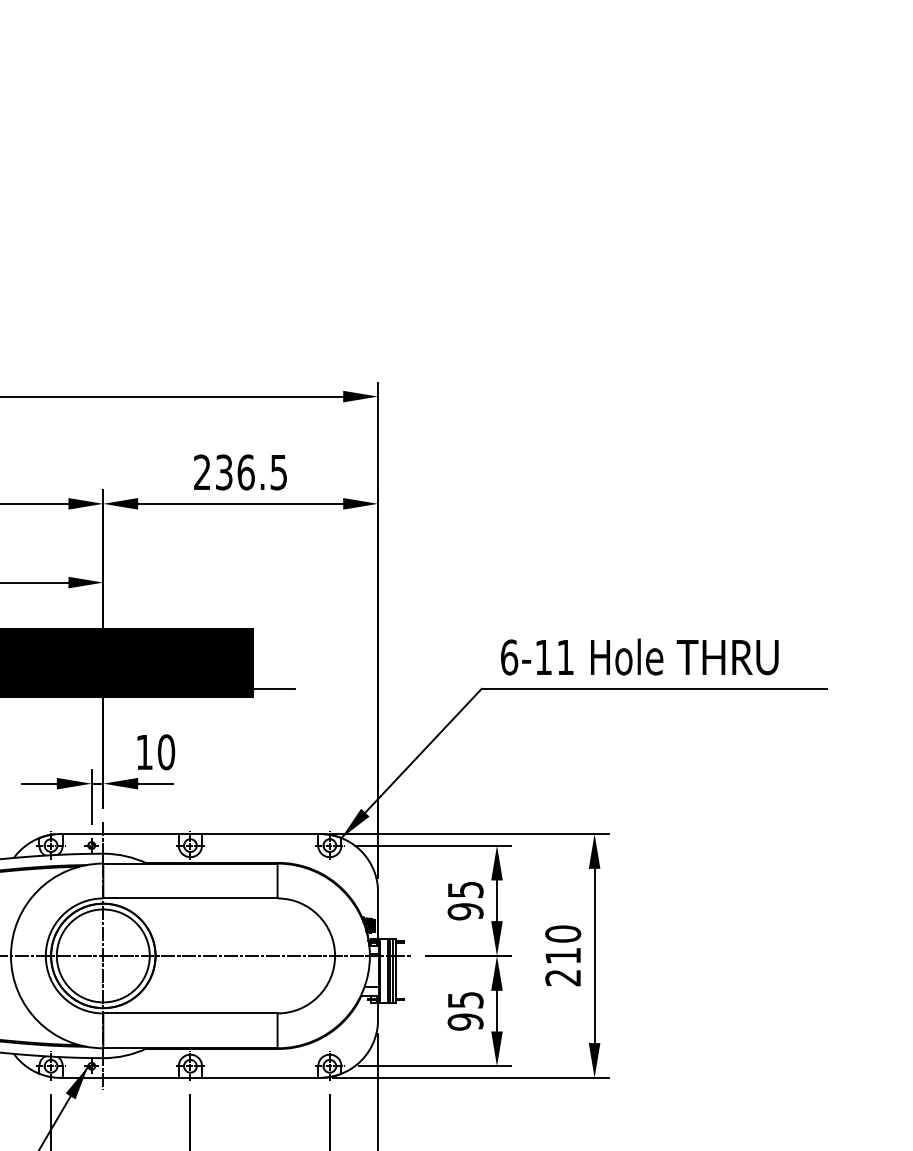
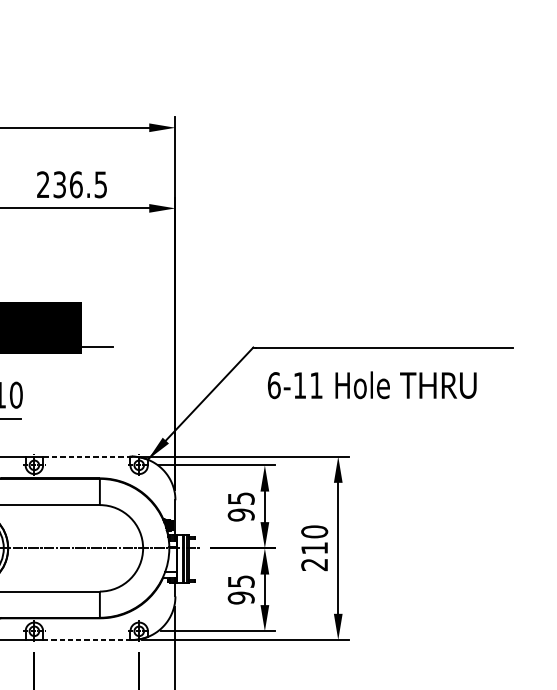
text: (639, 656) -> (372, 384), moved
line: (261, 833) -> (87, 456), solid -> dashed
line: (261, 1077) -> (87, 639), solid -> dashed

